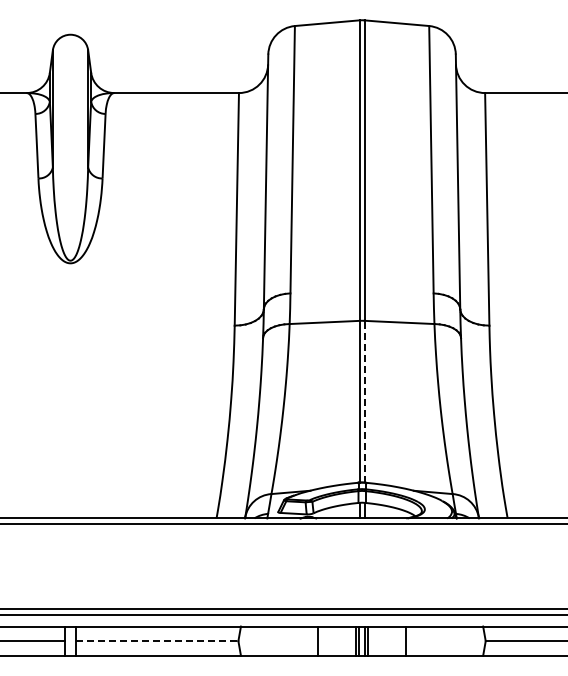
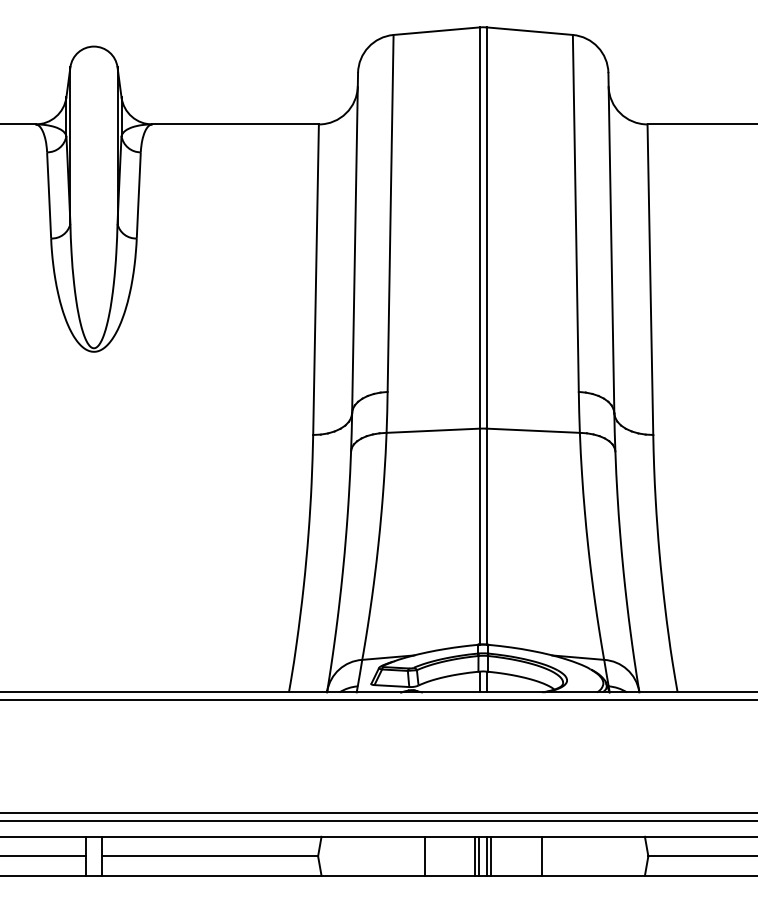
line: (364, 401) -> (486, 536), dashed -> solid
line: (157, 641) -> (210, 856), dashed -> solid

